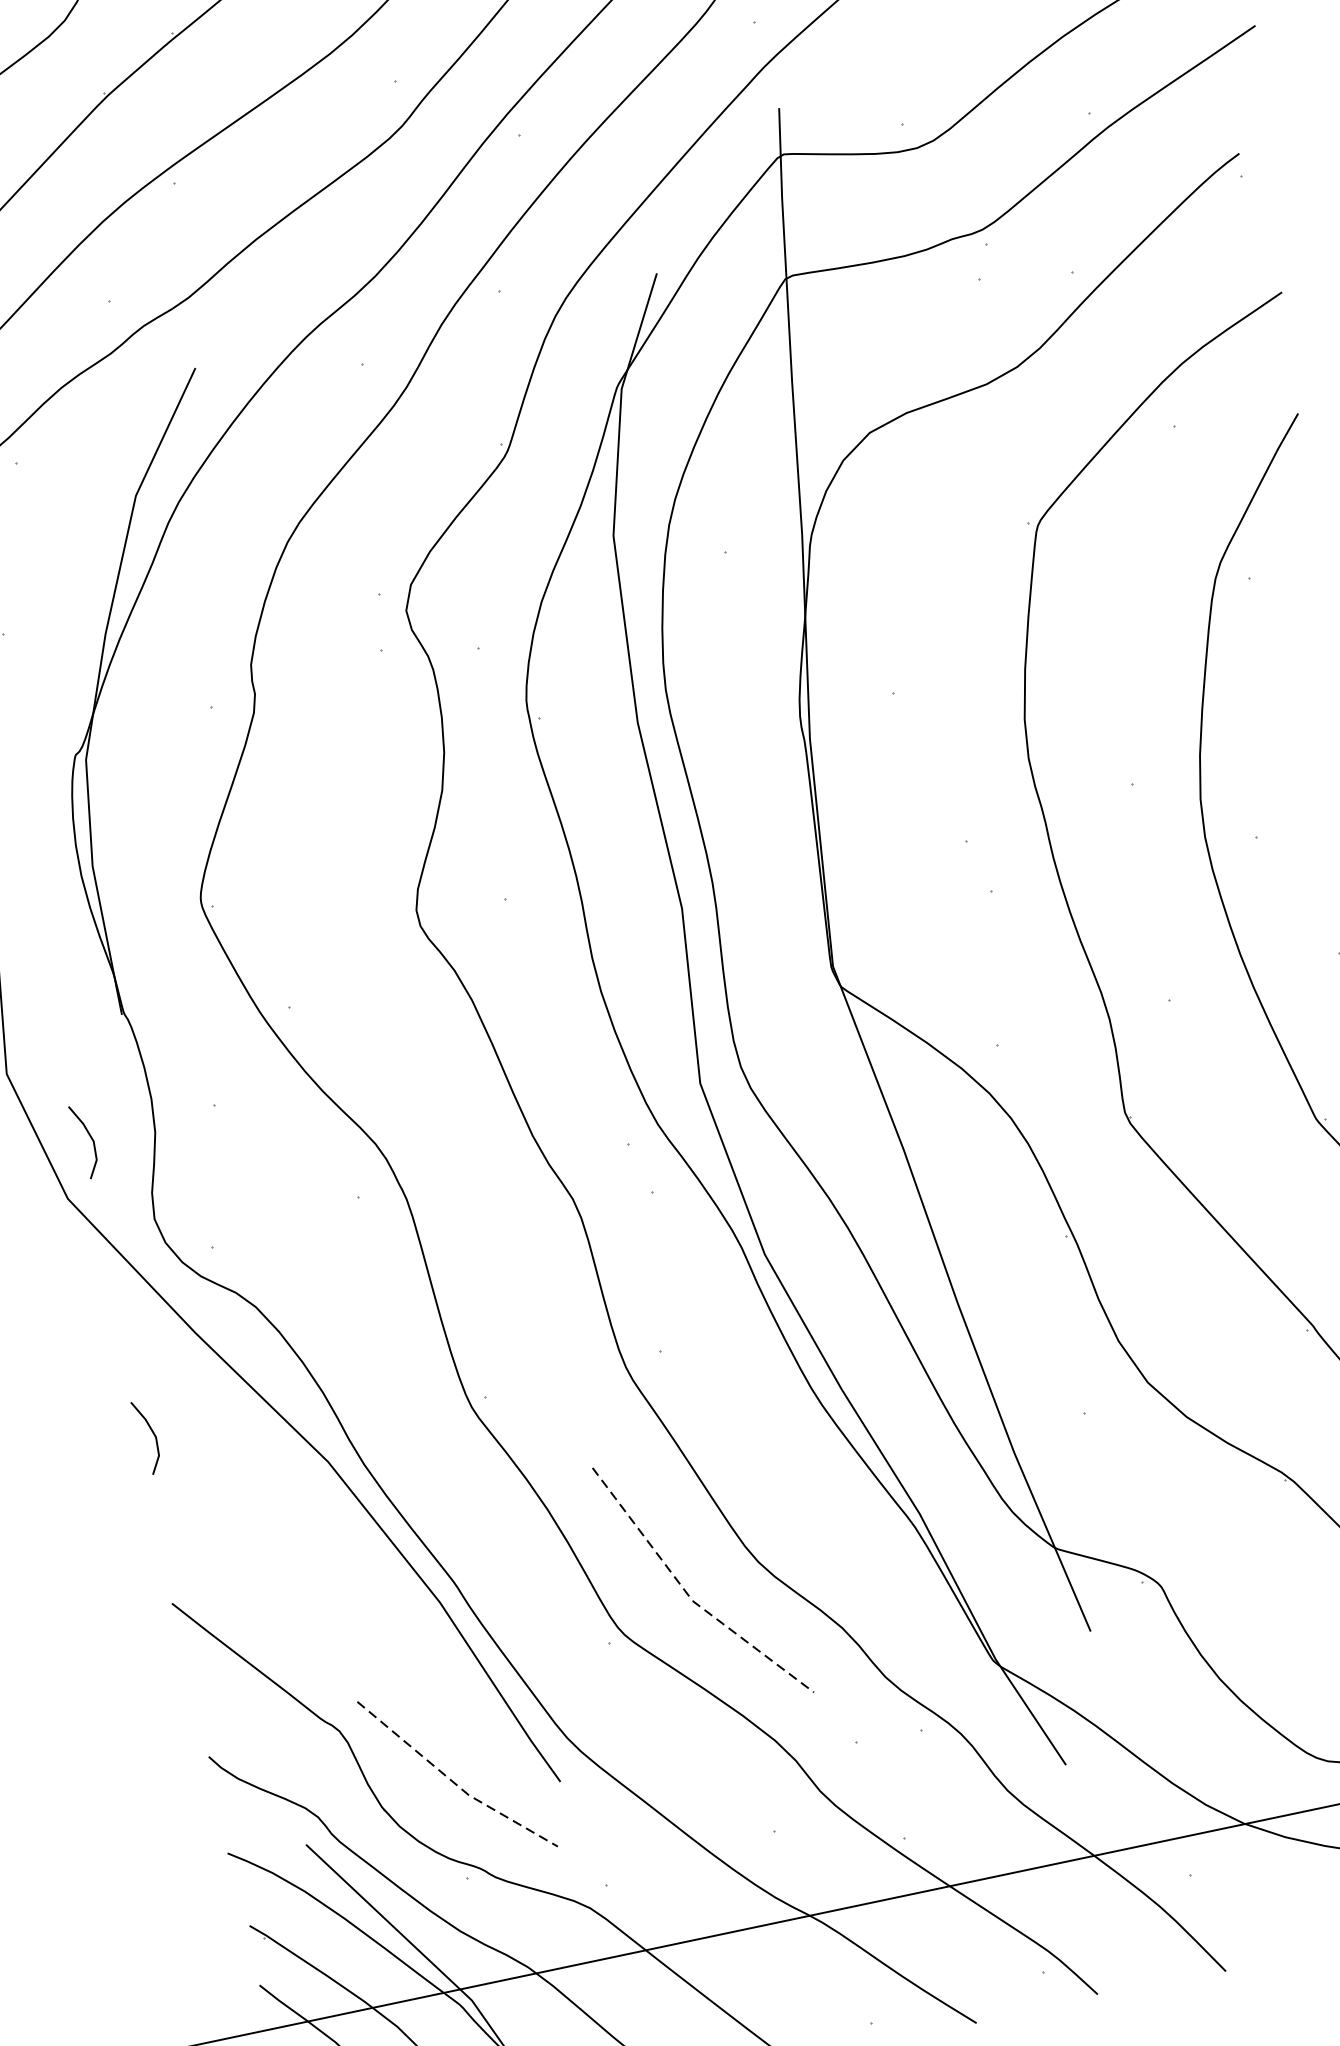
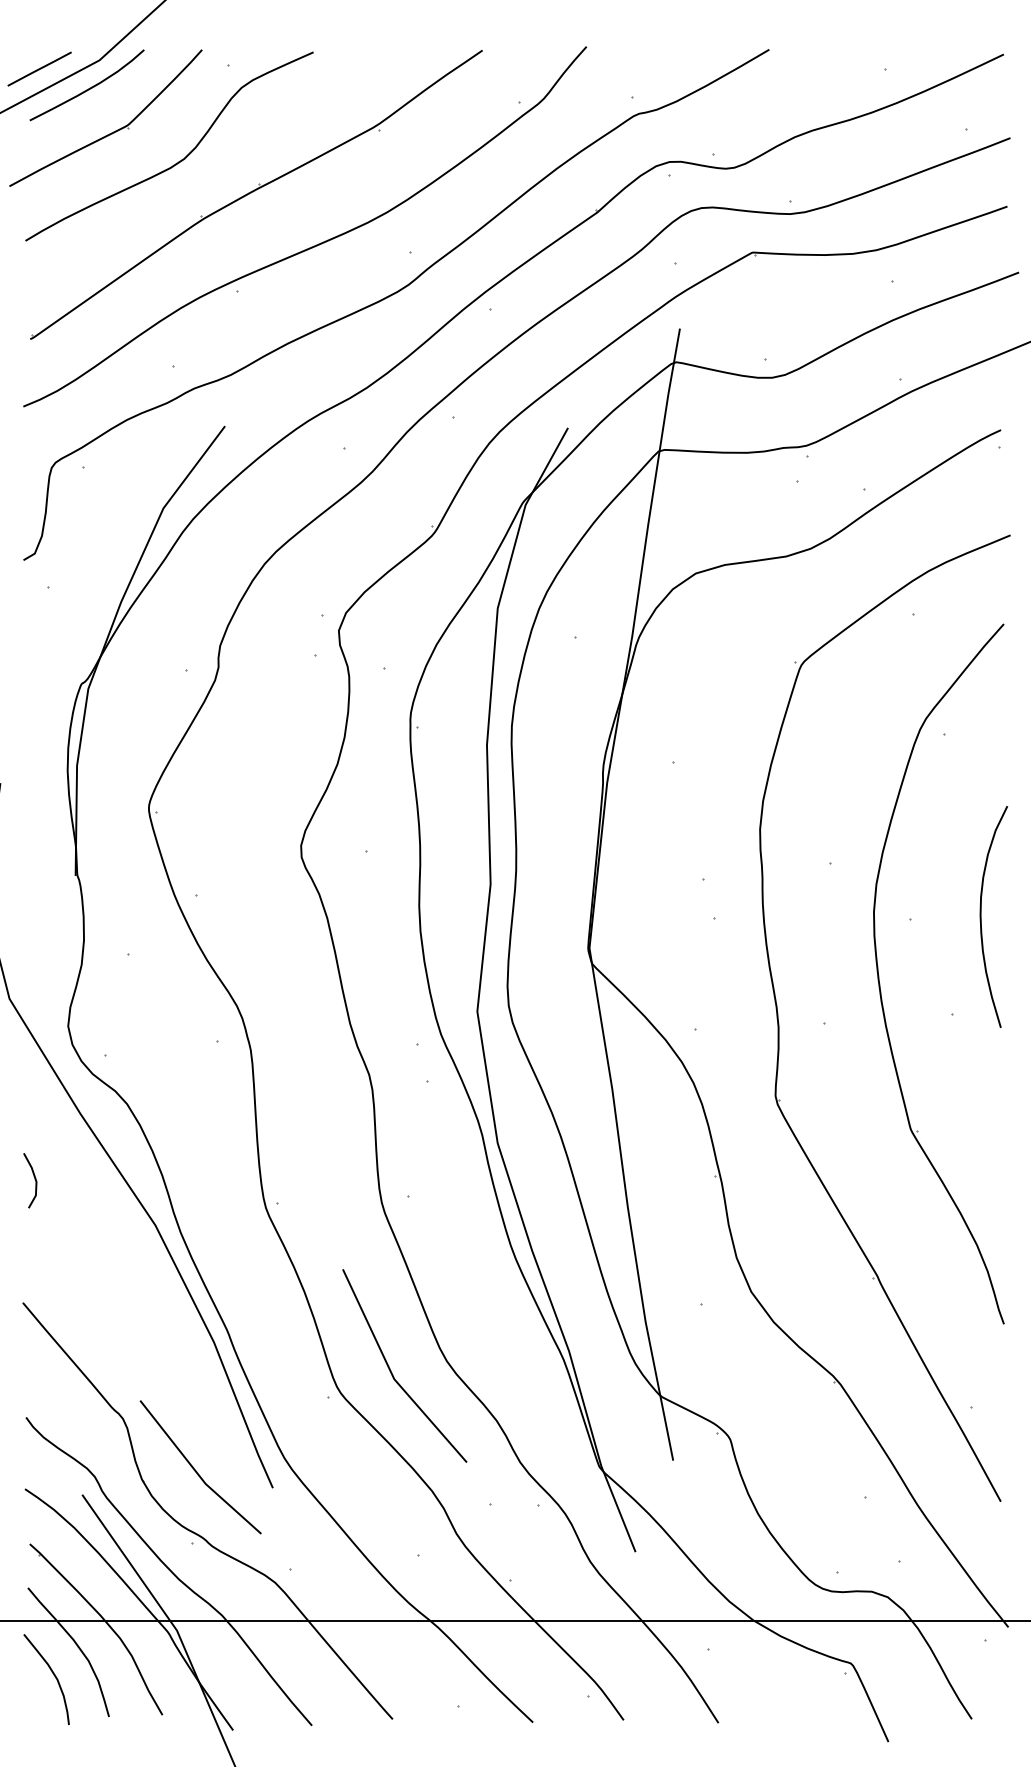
line: (90, 1138) -> (34, 959), removed
line: (689, 1595) -> (392, 1374), dashed -> solid
line: (453, 1782) -> (196, 1472), dashed -> solid

